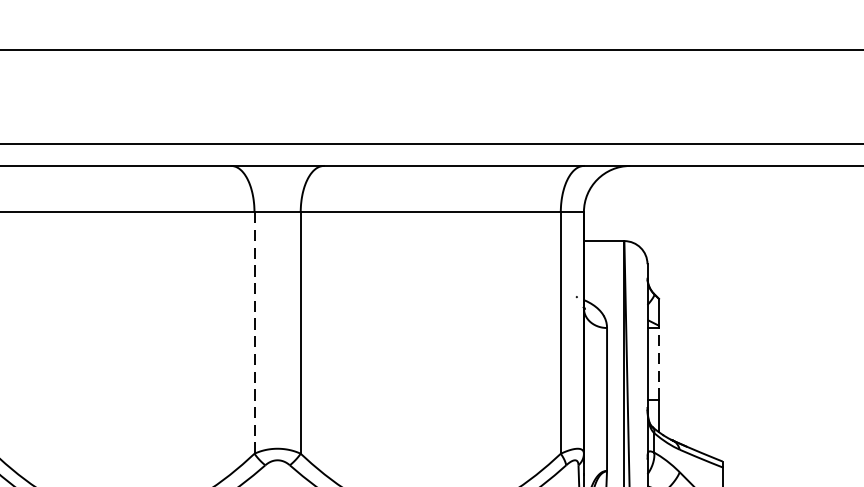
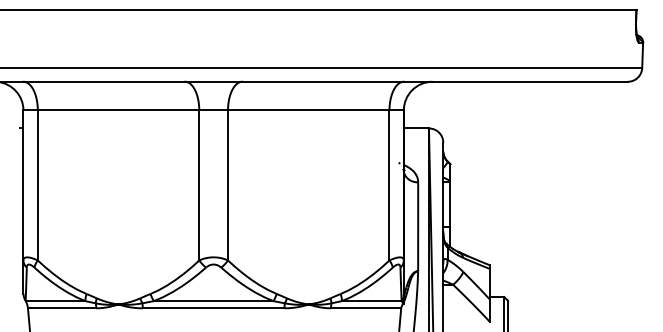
line: (254, 333) -> (199, 185), dashed -> solid
line: (659, 363) -> (450, 204), dashed -> solid

